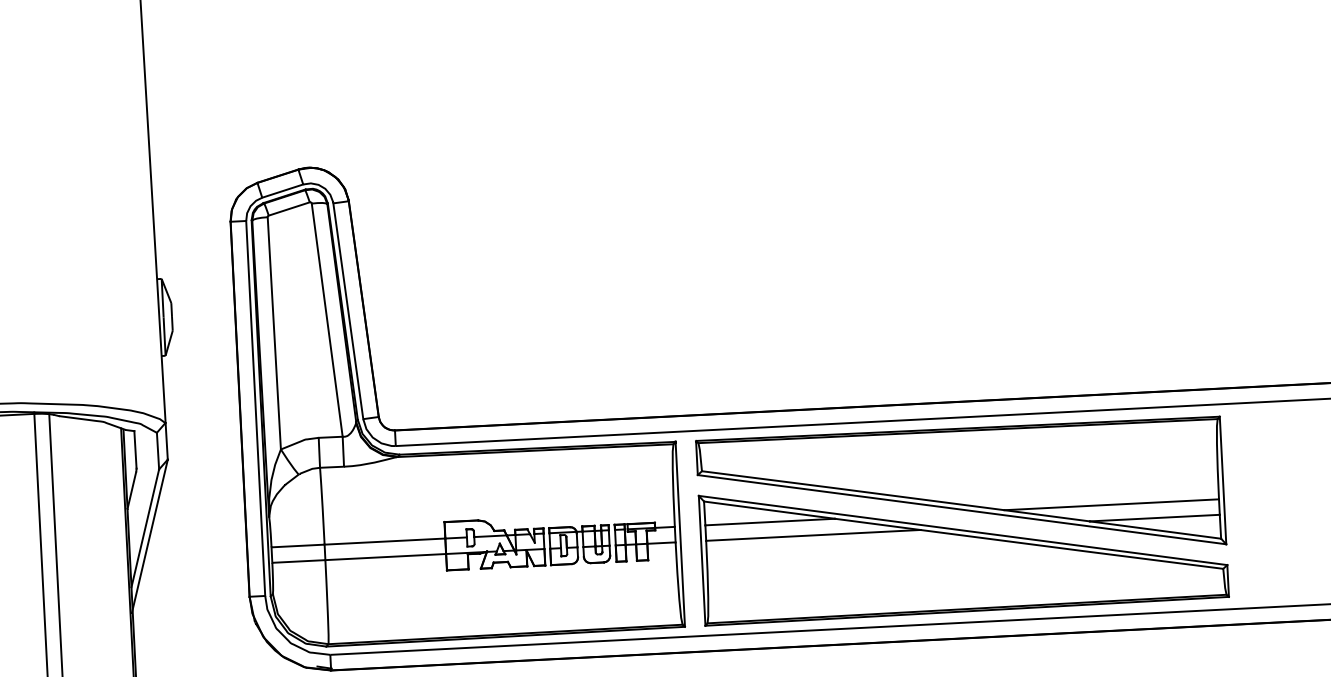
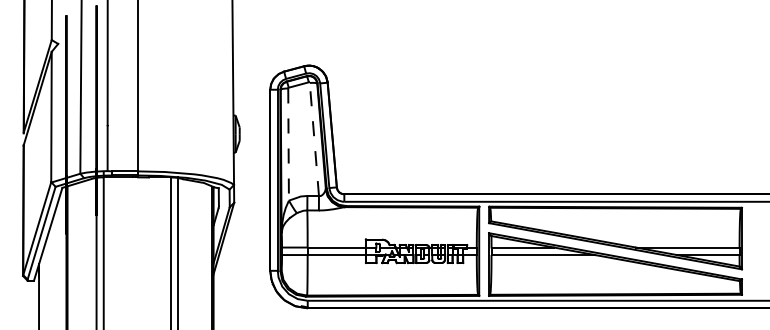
line: (327, 320) -> (314, 139), solid -> dashed
line: (274, 335) -> (288, 145), solid -> dashed

